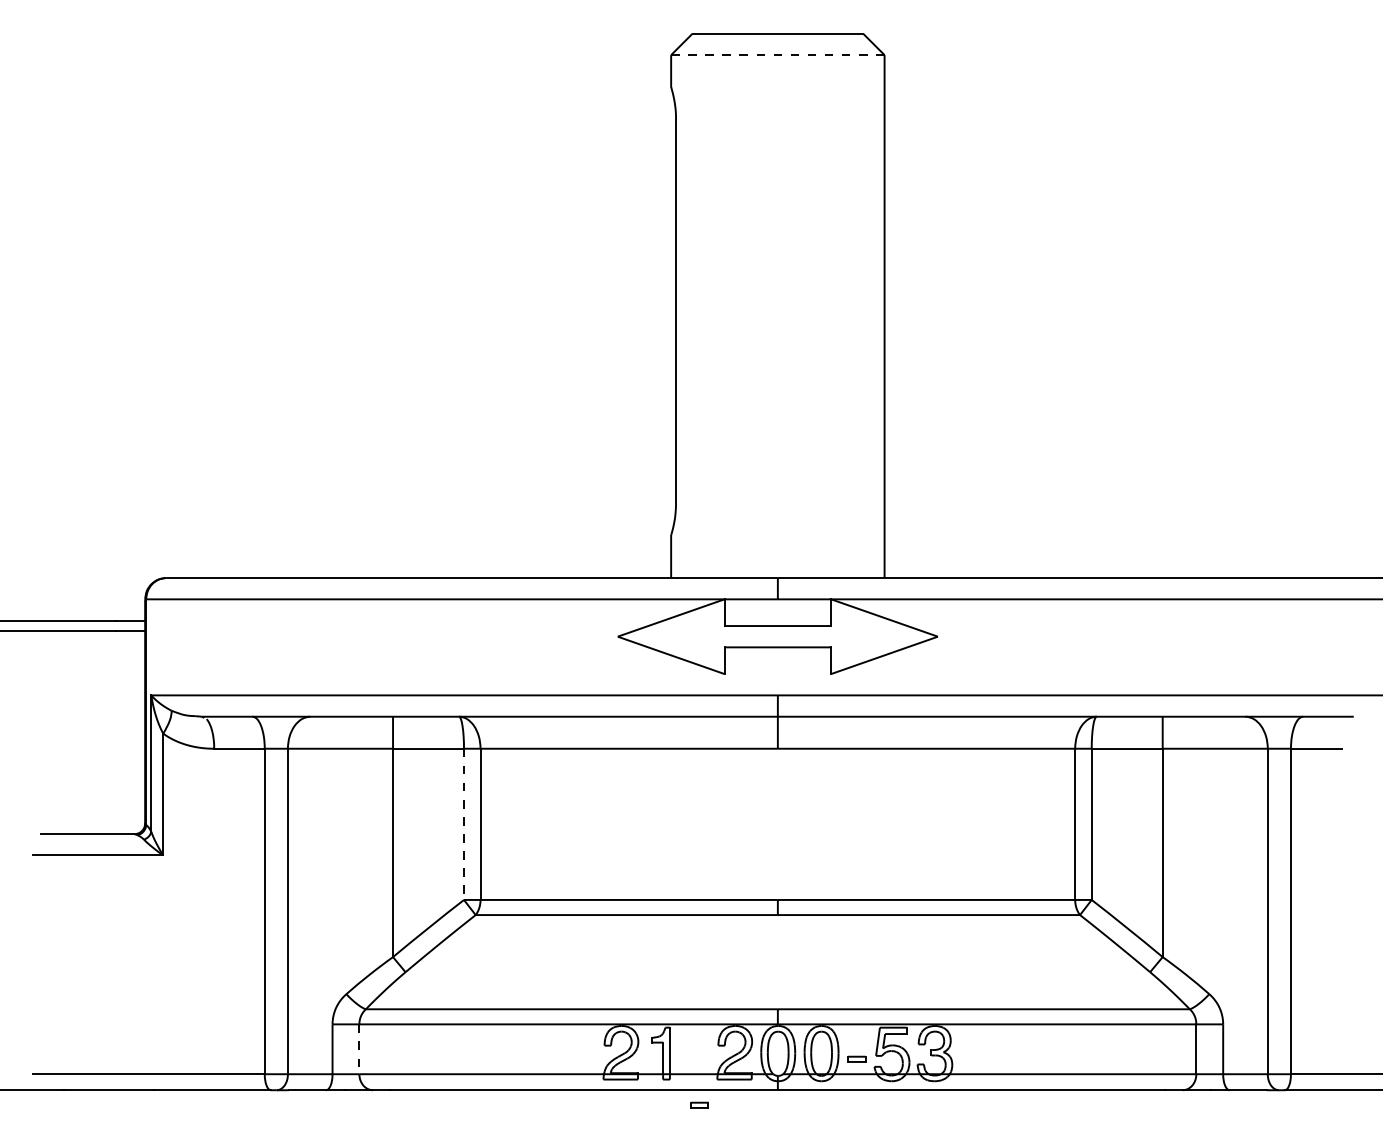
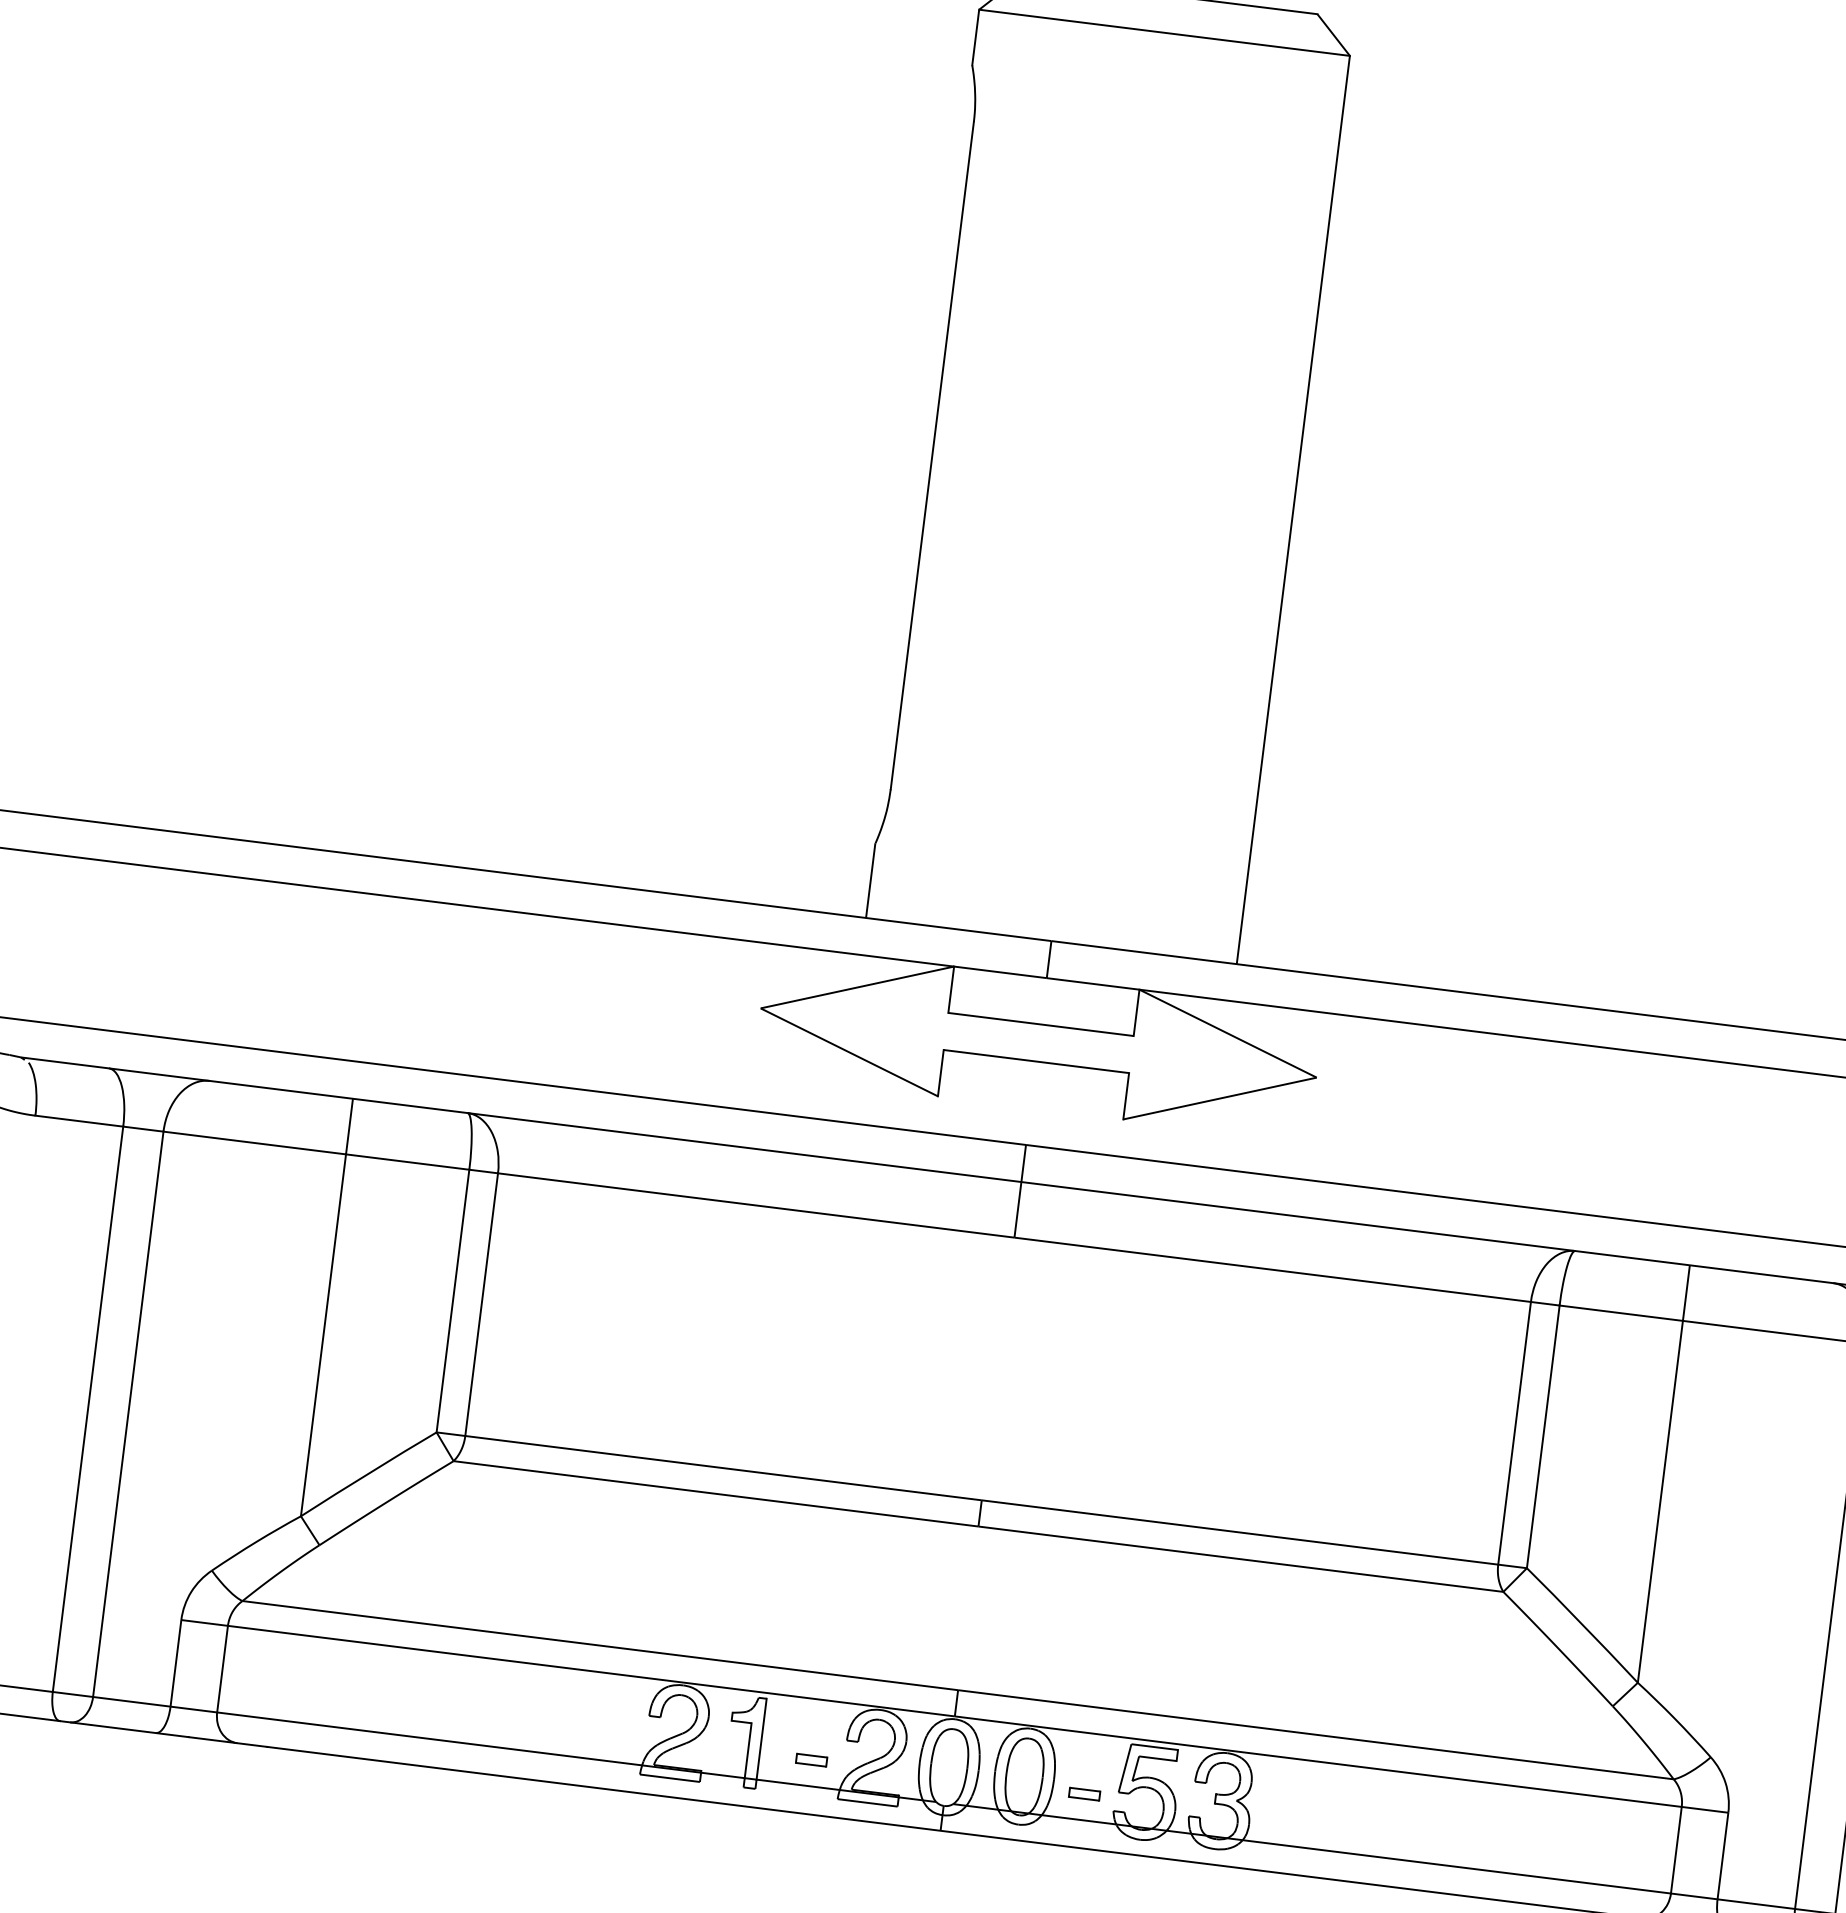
line: (777, 55) -> (1163, 33), dashed -> solid
line: (464, 824) -> (453, 1301), dashed -> solid
line: (359, 1049) -> (222, 1669), dashed -> solid
part: (699, 1104) -> (811, 1758), moved

